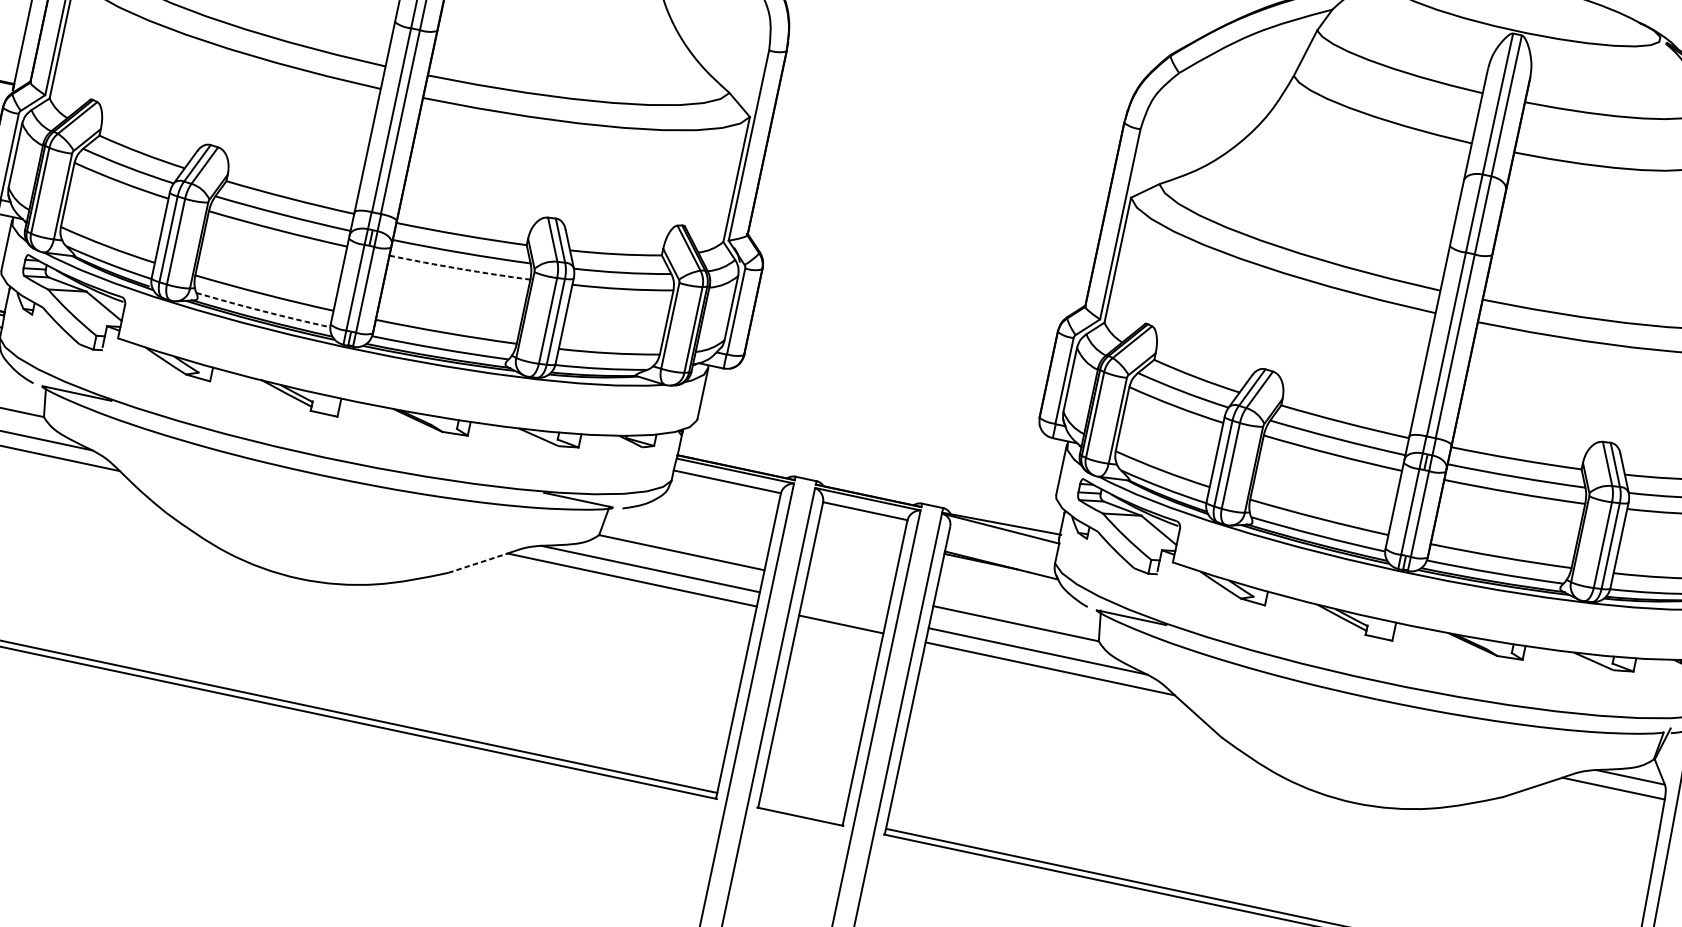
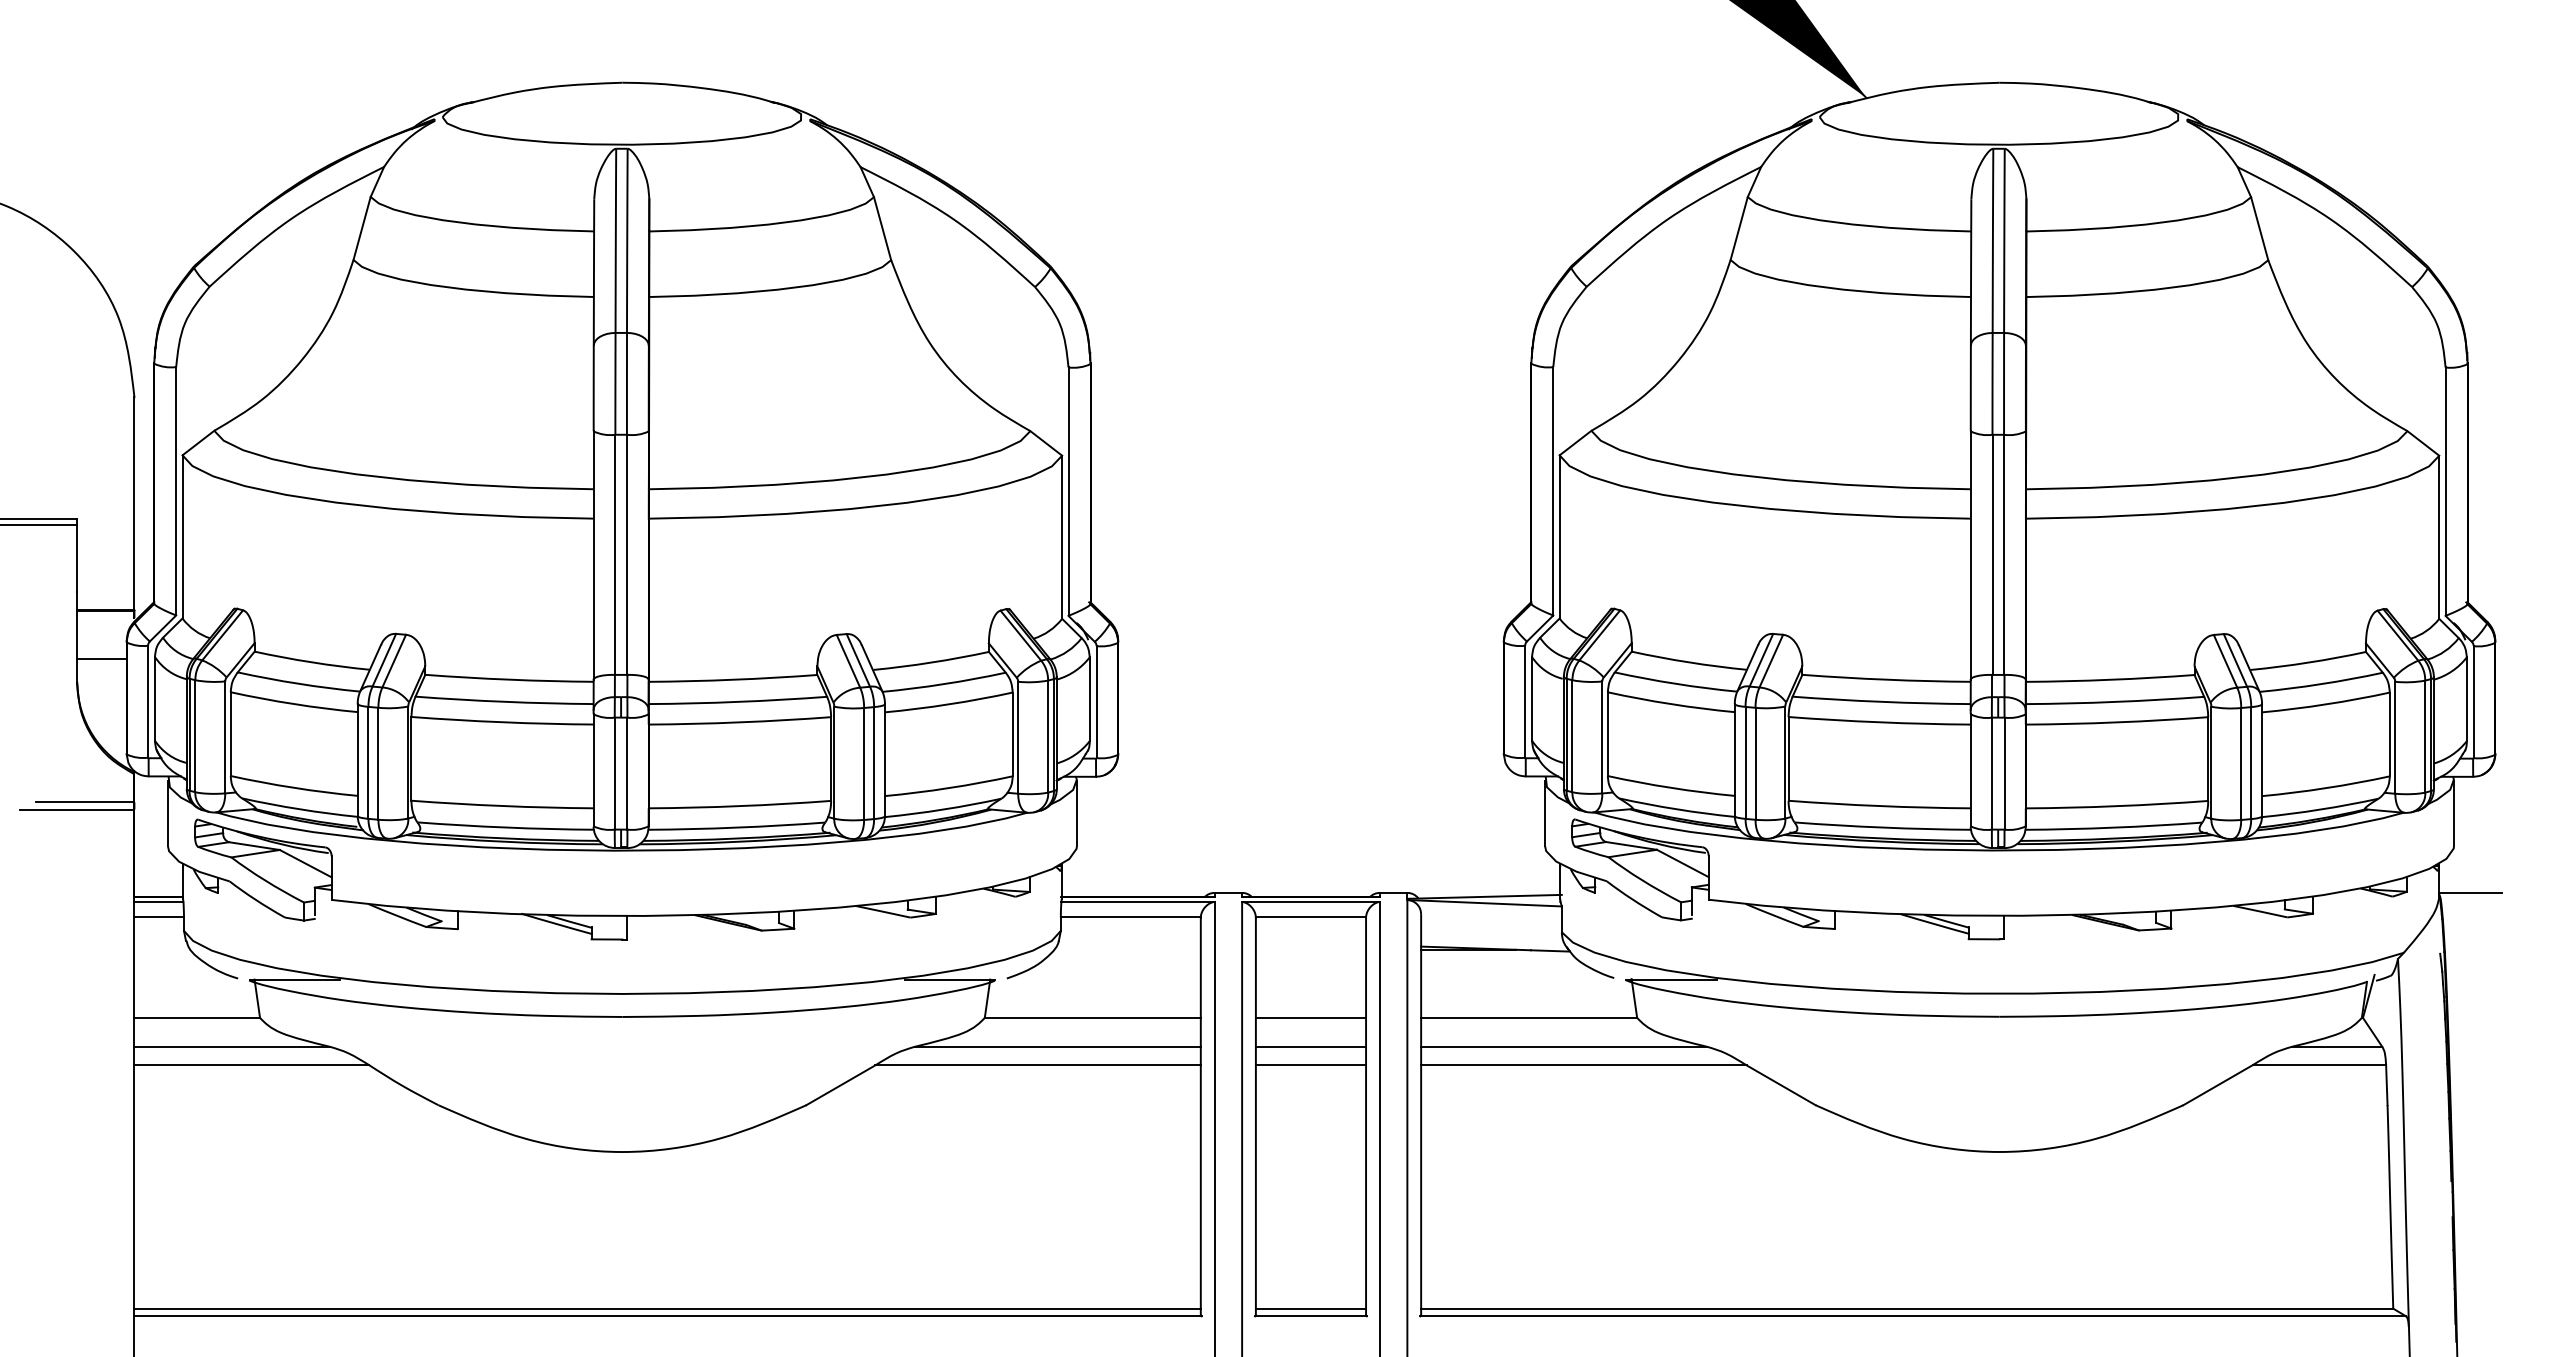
arc: (460, 269) -> (740, 722), dashed -> solid
arc: (263, 311) -> (505, 827), dashed -> solid
line: (477, 563) -> (840, 1085), dashed -> solid
line: (848, 587) -> (1310, 1017), added
line: (843, 610) -> (1310, 1046), added
line: (801, 810) -> (1310, 1308), added

